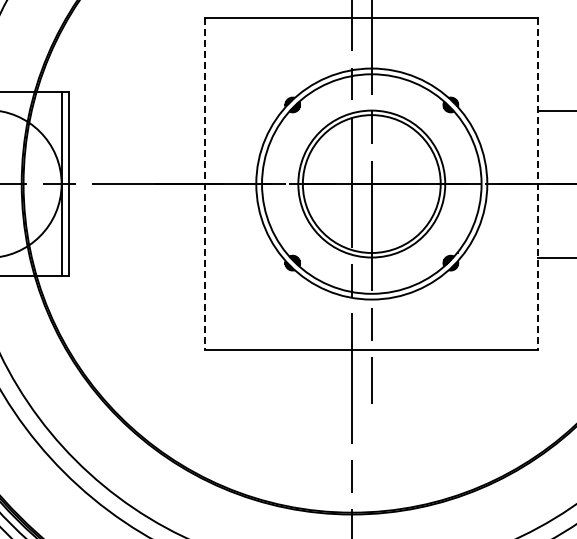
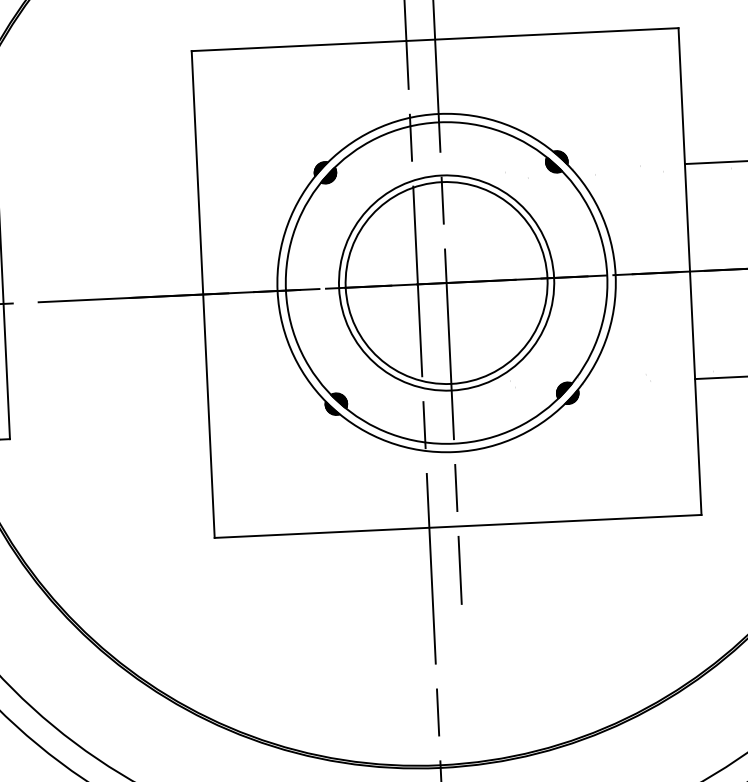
line: (205, 184) -> (203, 295), dashed -> solid
line: (538, 184) -> (690, 272), dashed -> solid

